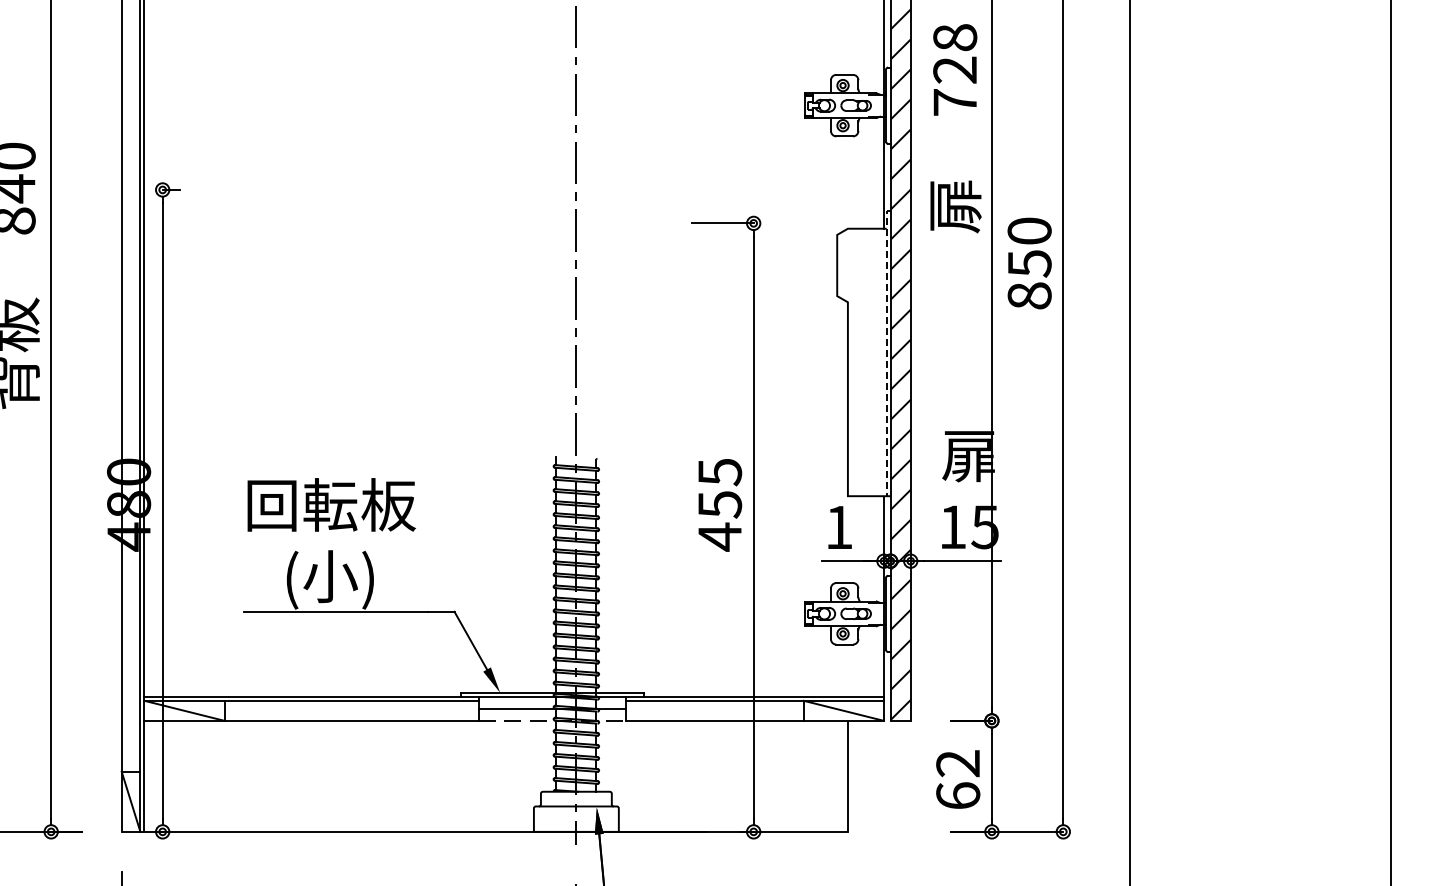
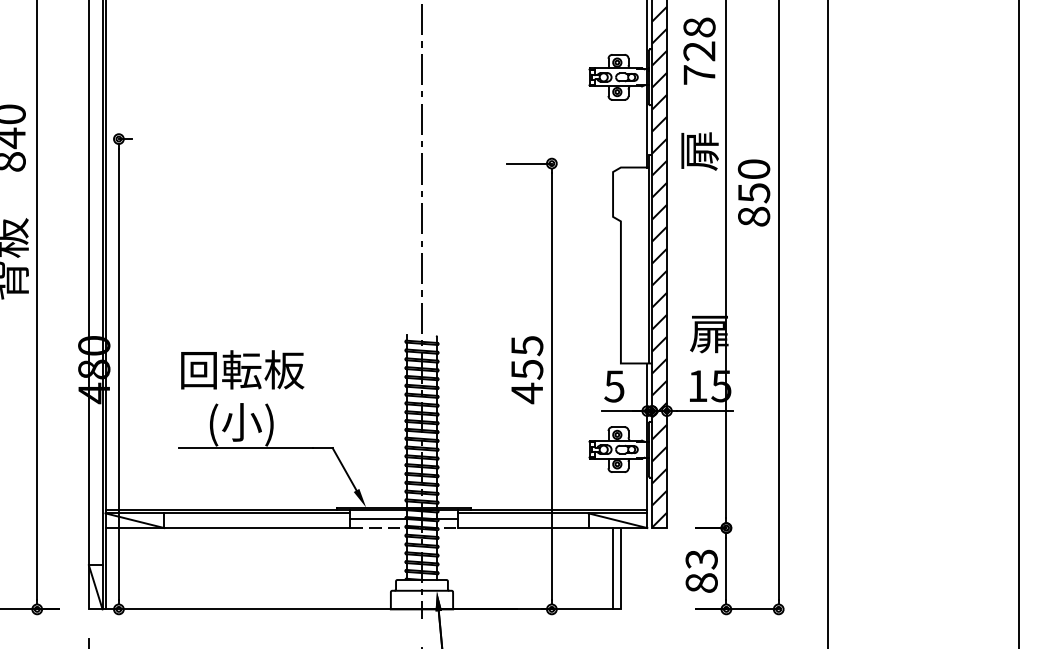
line: (886, 351) -> (649, 257), dashed -> solid
text: (838, 527) -> (614, 386), 1 -> 5
line: (837, 775) -> (613, 568), added
text: (958, 779) -> (701, 571), 62 -> 83

